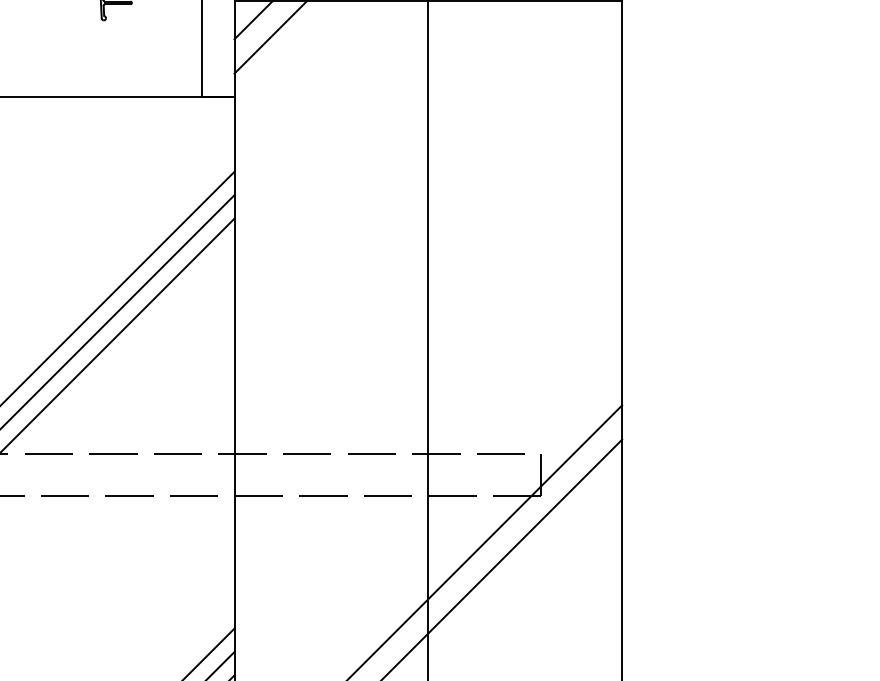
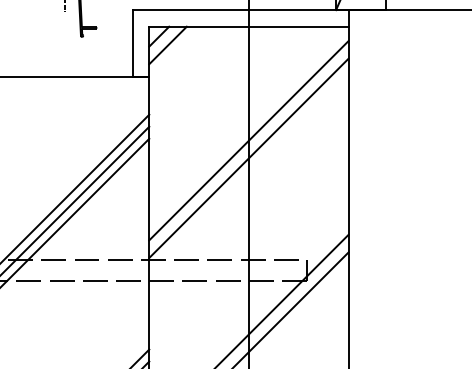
line: (427, 221) -> (248, 140), added
line: (427, 256) -> (248, 158), added

